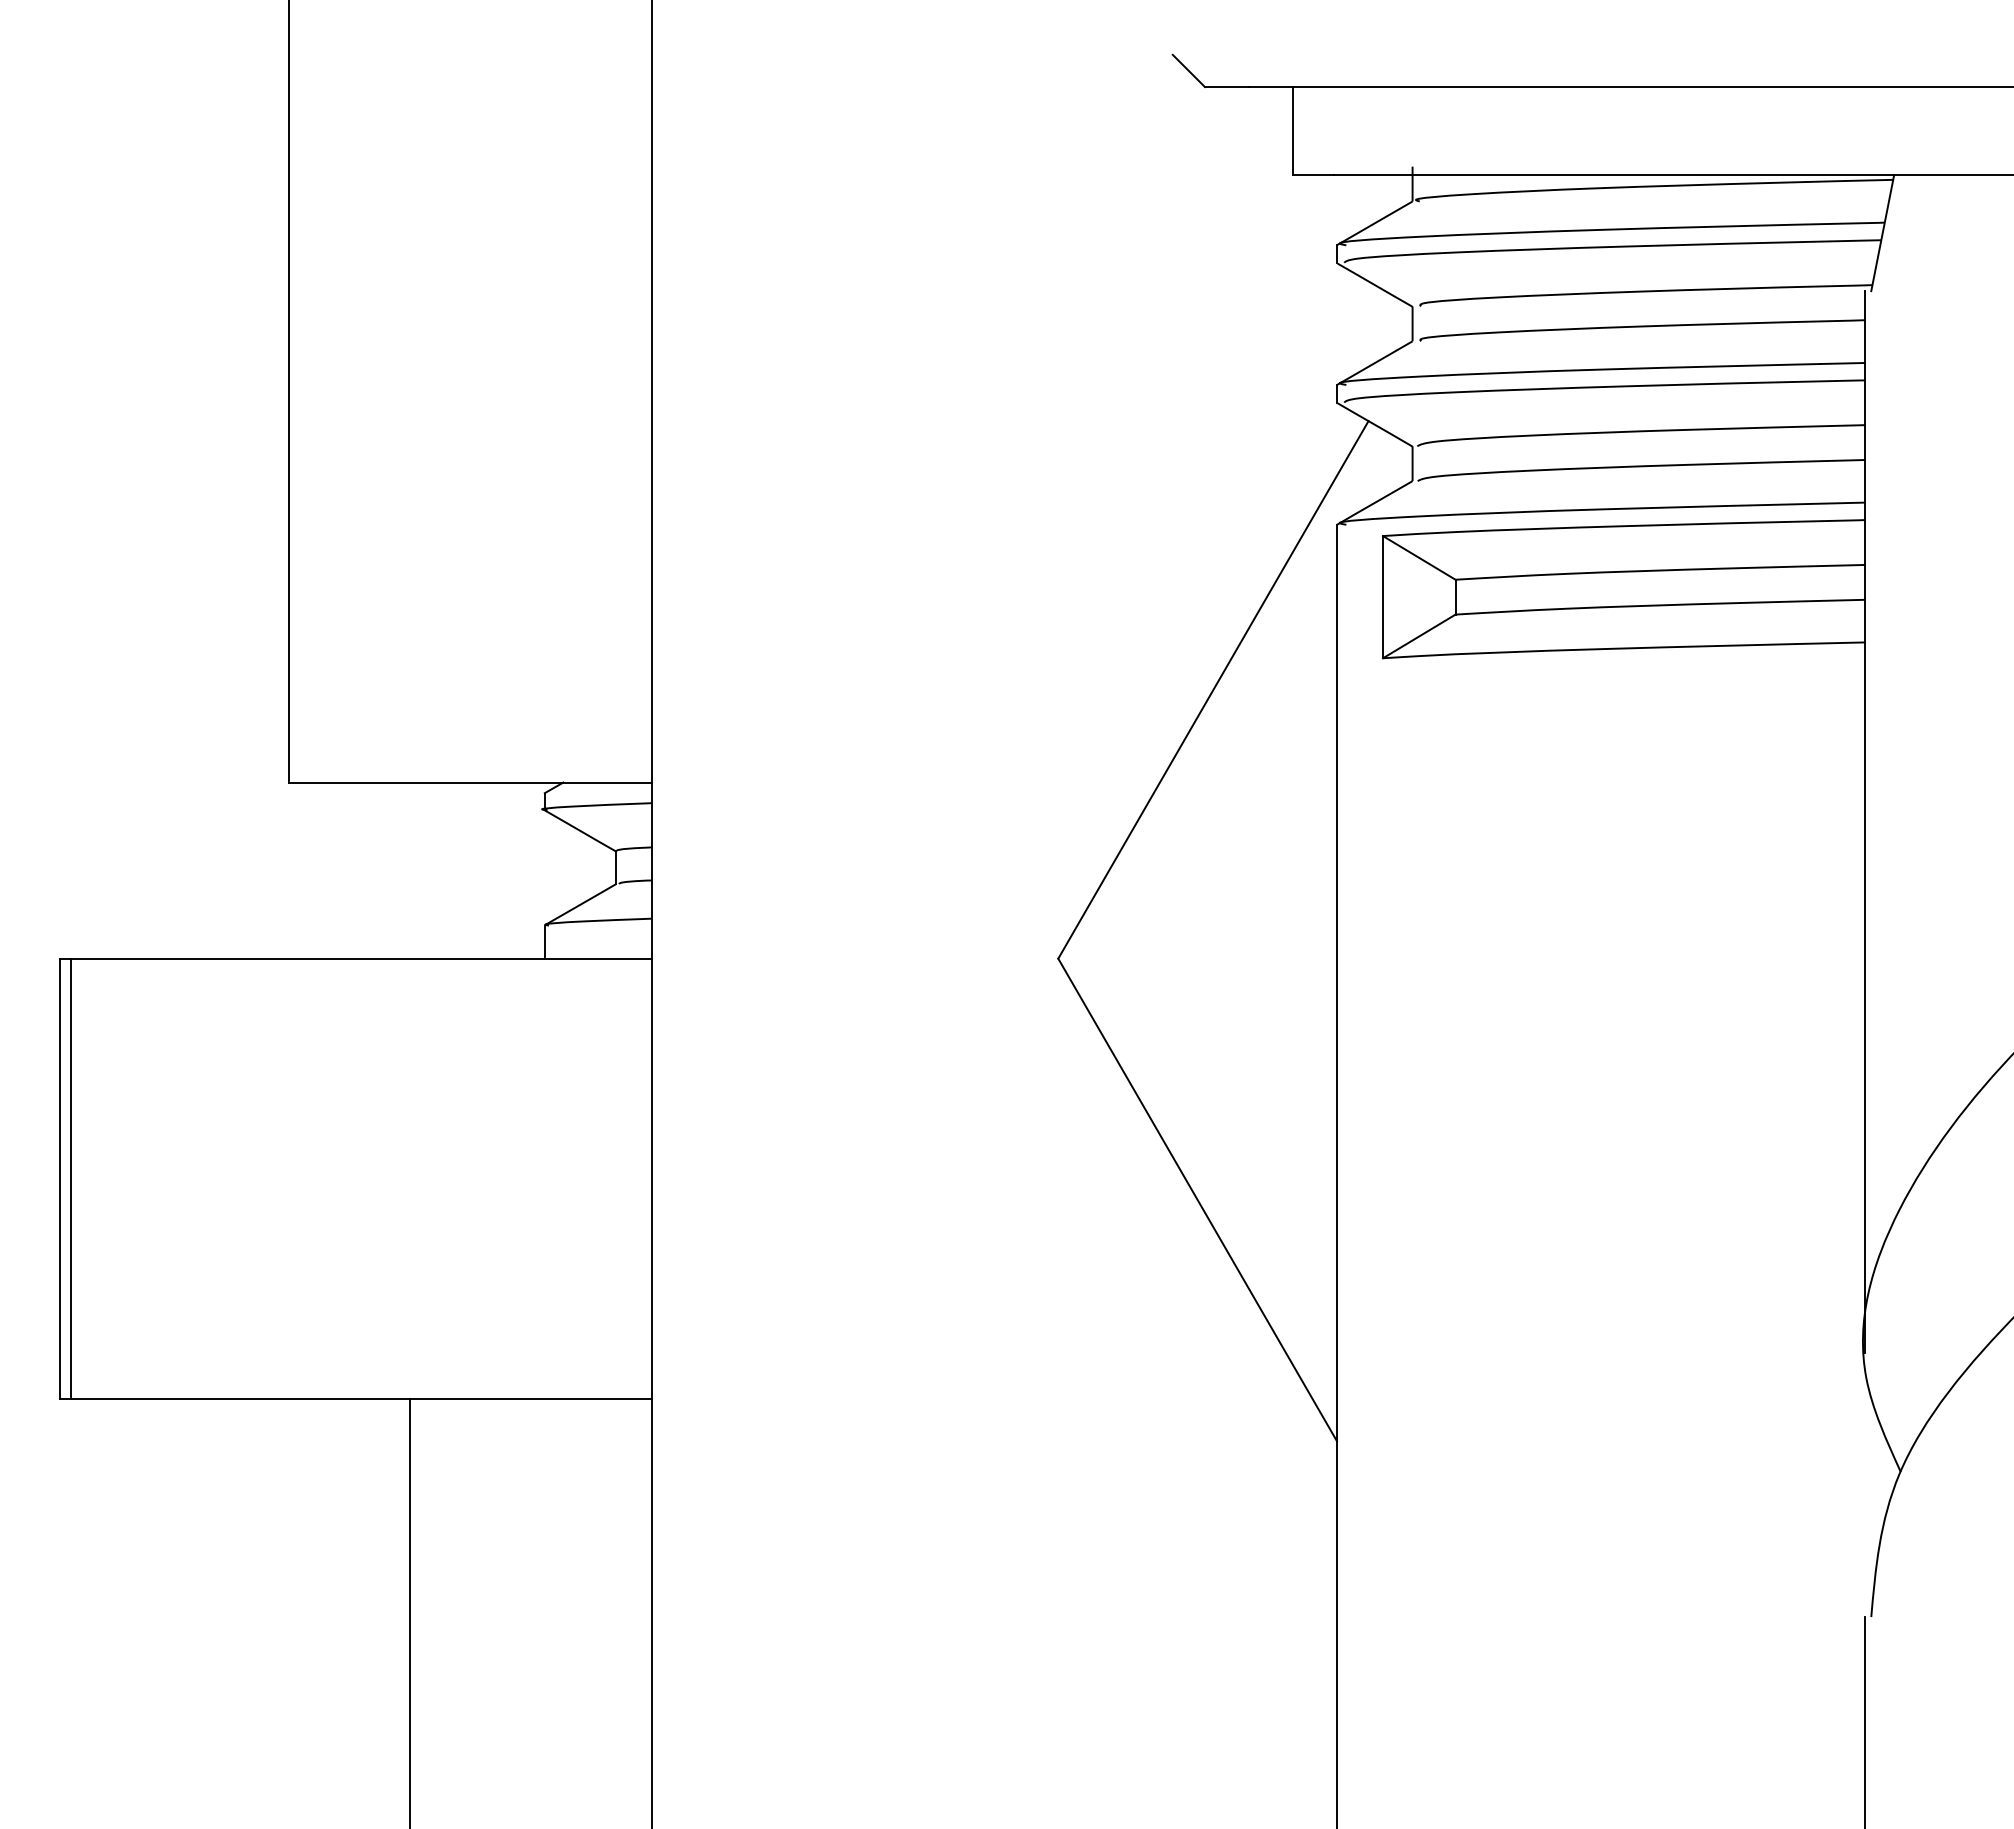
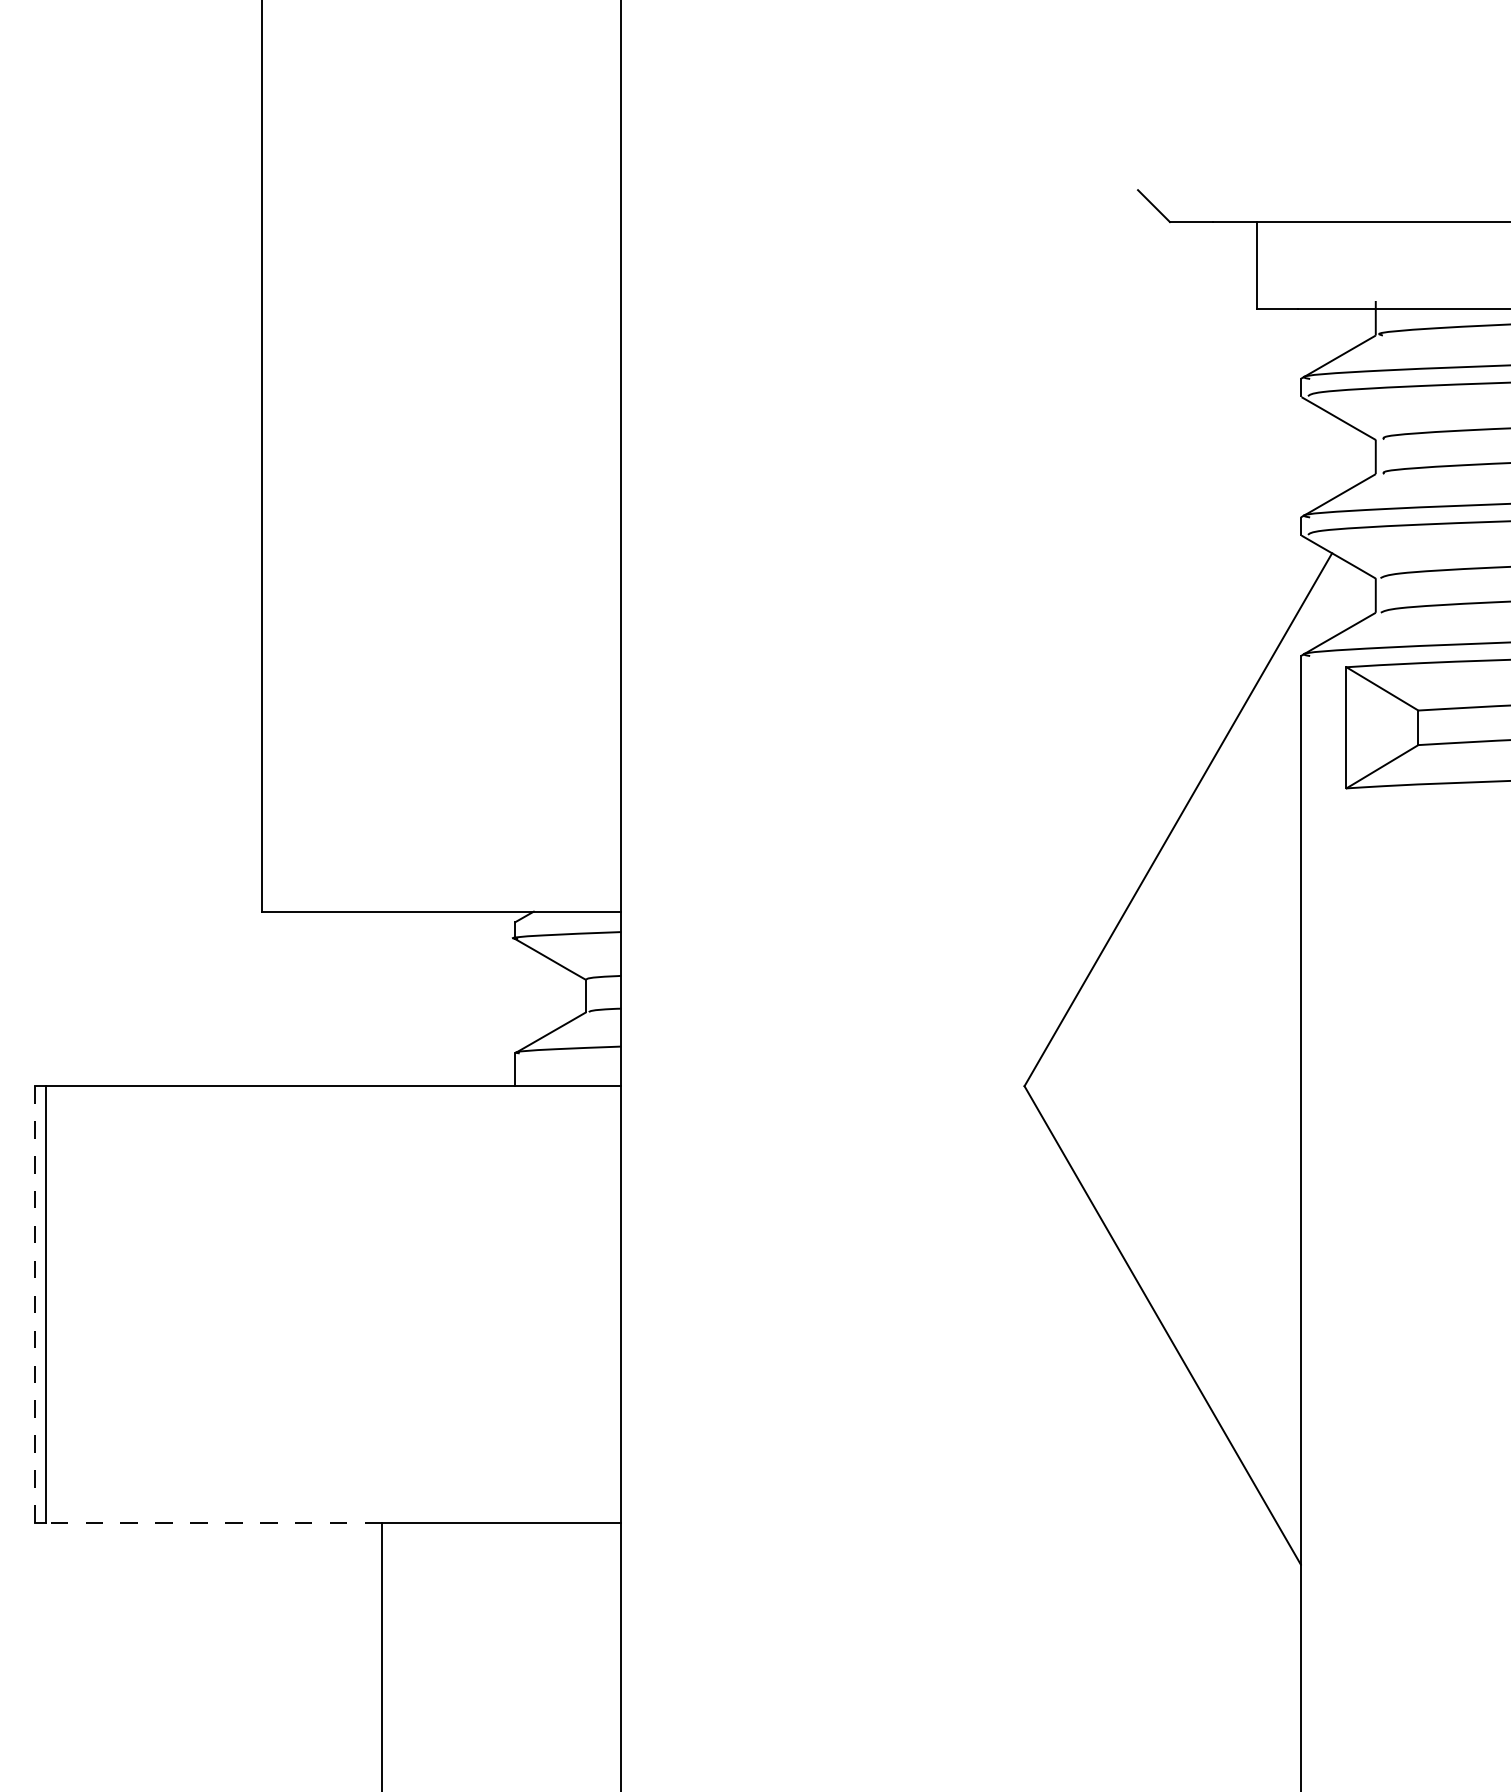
line: (60, 1179) -> (35, 1305), solid -> dashed
line: (240, 1398) -> (213, 1522), solid -> dashed

